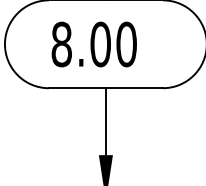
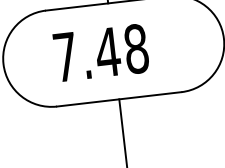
text: (93, 44) -> (100, 53), 8.00 -> 7.48

